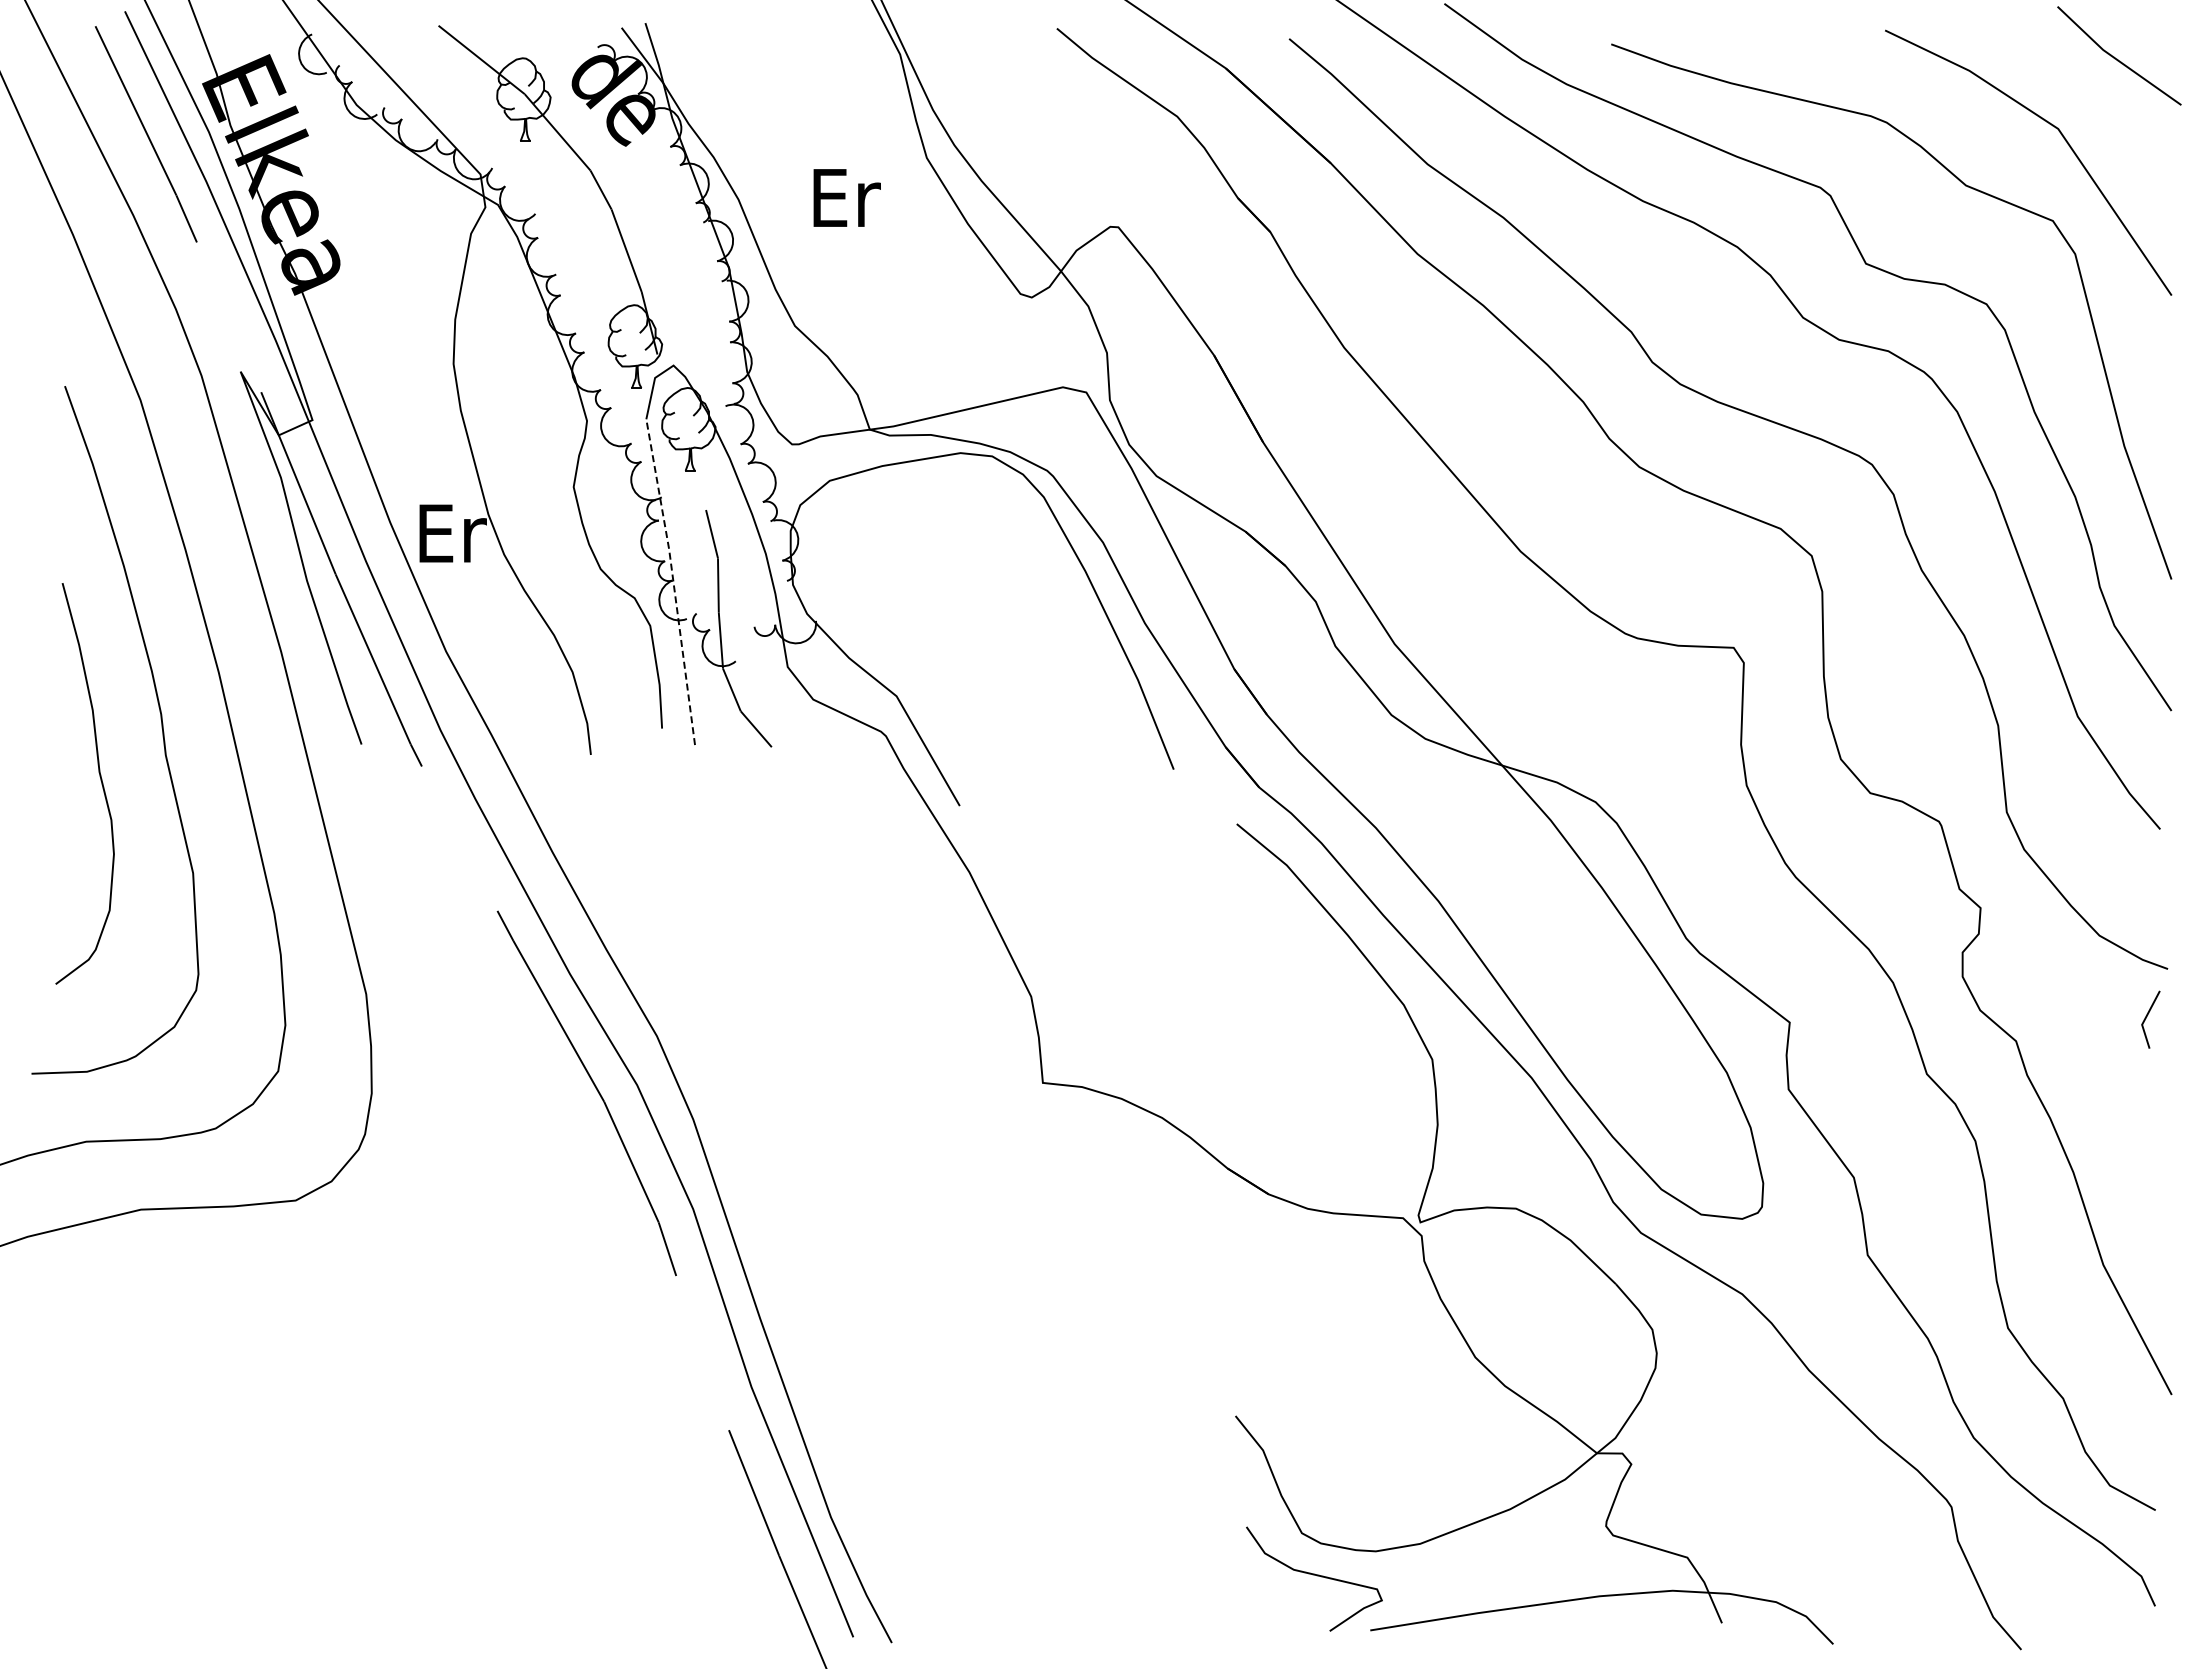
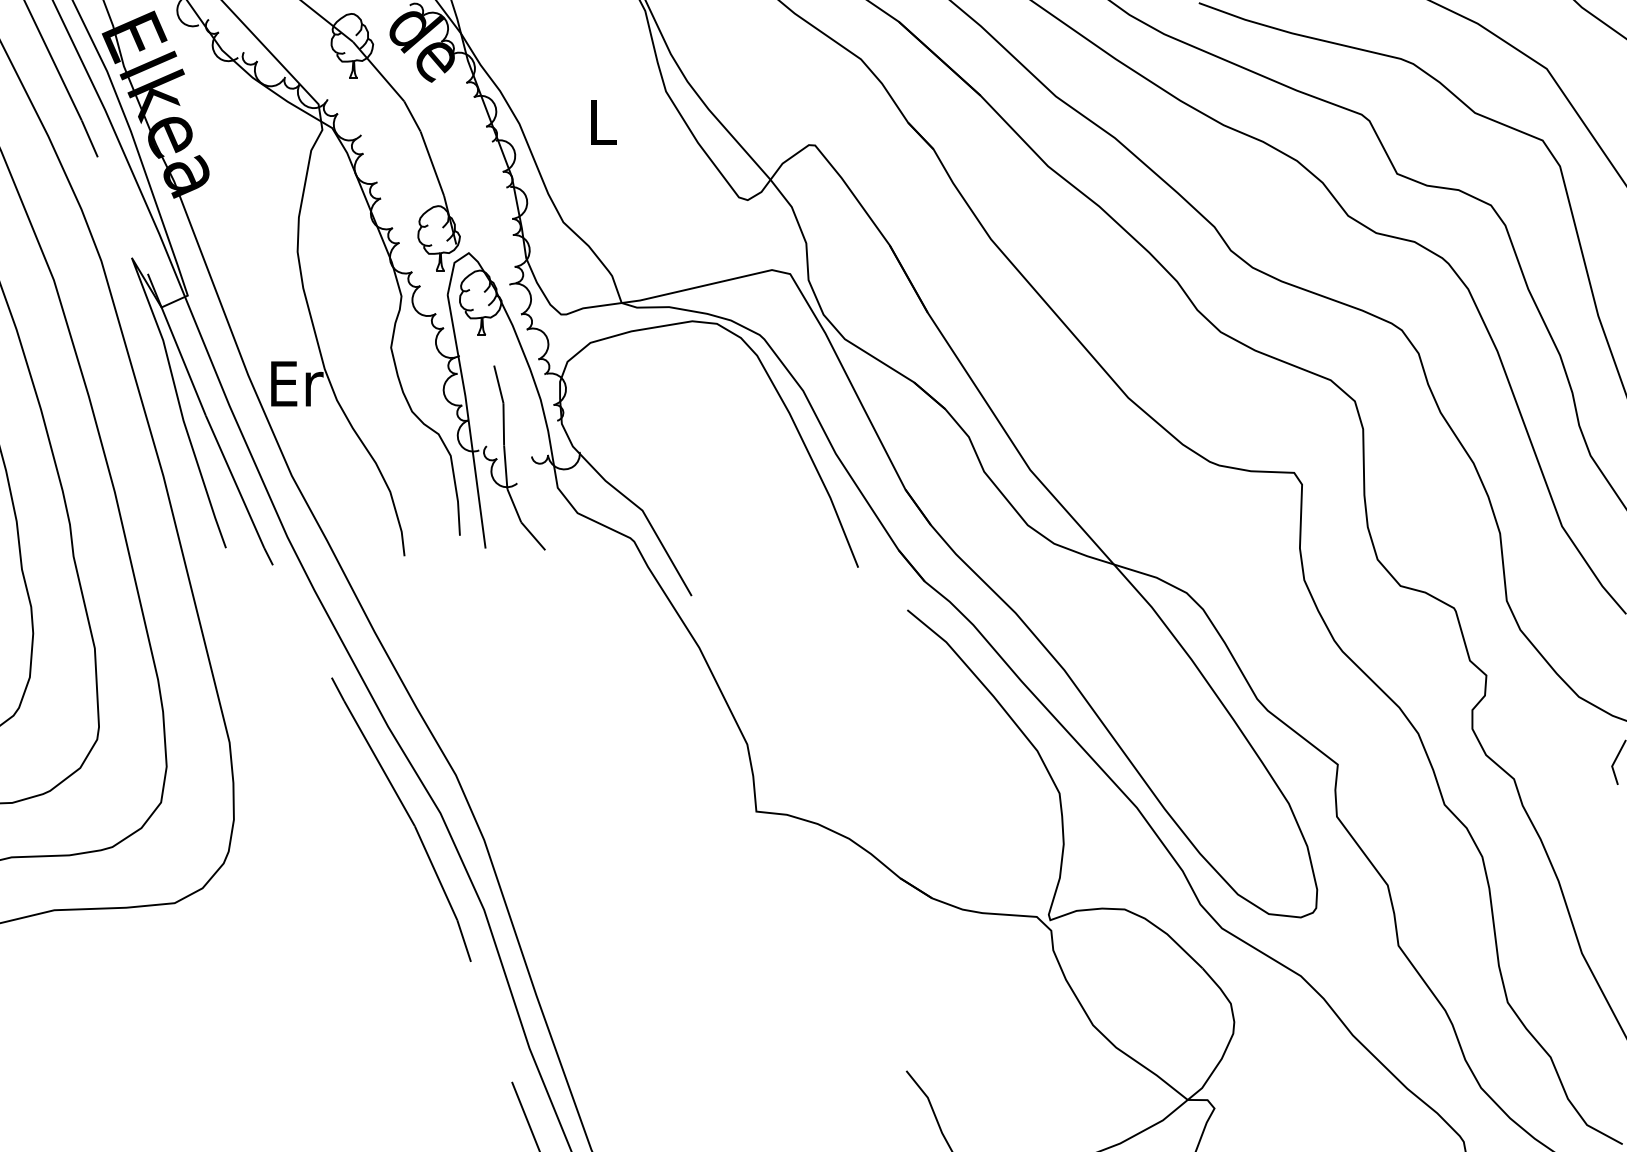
text: (846, 197) -> (603, 122), Er -> L
line: (673, 580) -> (468, 420), dashed -> solid

